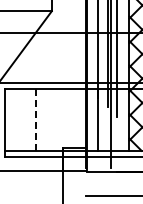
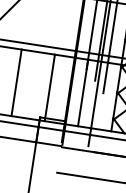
line: (67, 119) -> (50, 87), added
line: (36, 120) -> (16, 83), dashed -> solid

